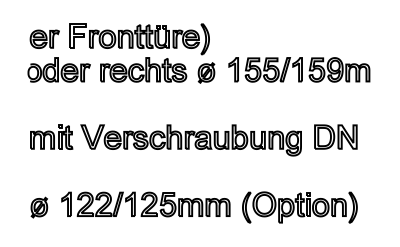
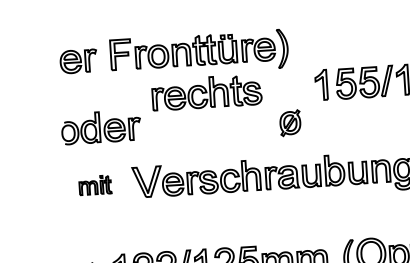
part: (58, 69) -> (100, 126), moved
part: (206, 72) -> (290, 122), moved
part: (51, 136) -> (94, 184), size x0.6

